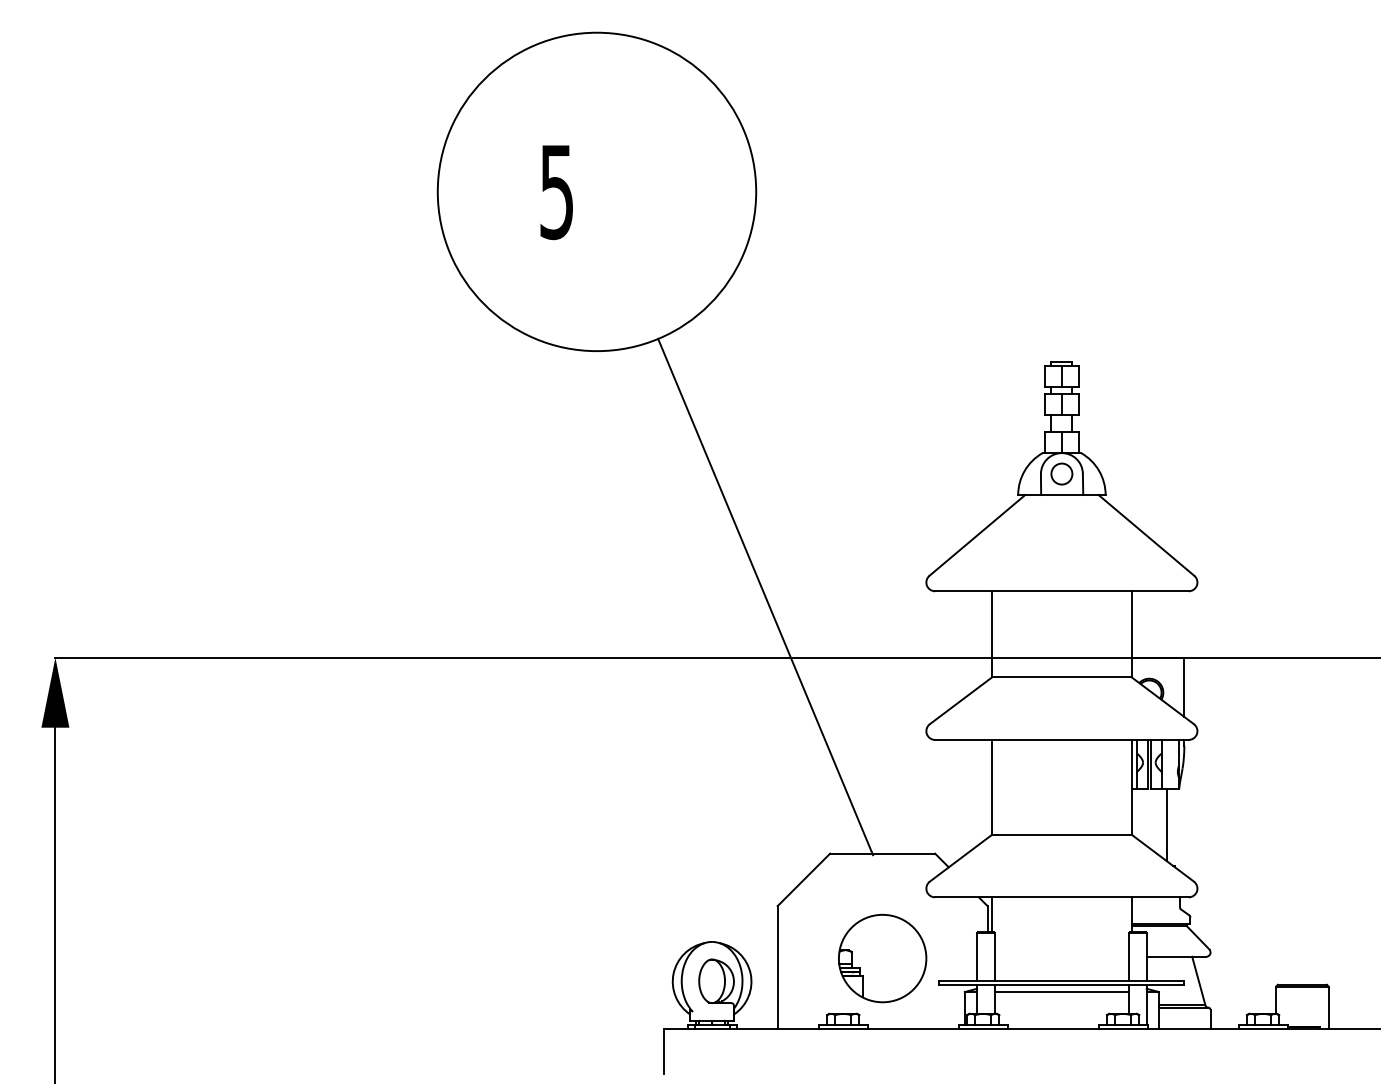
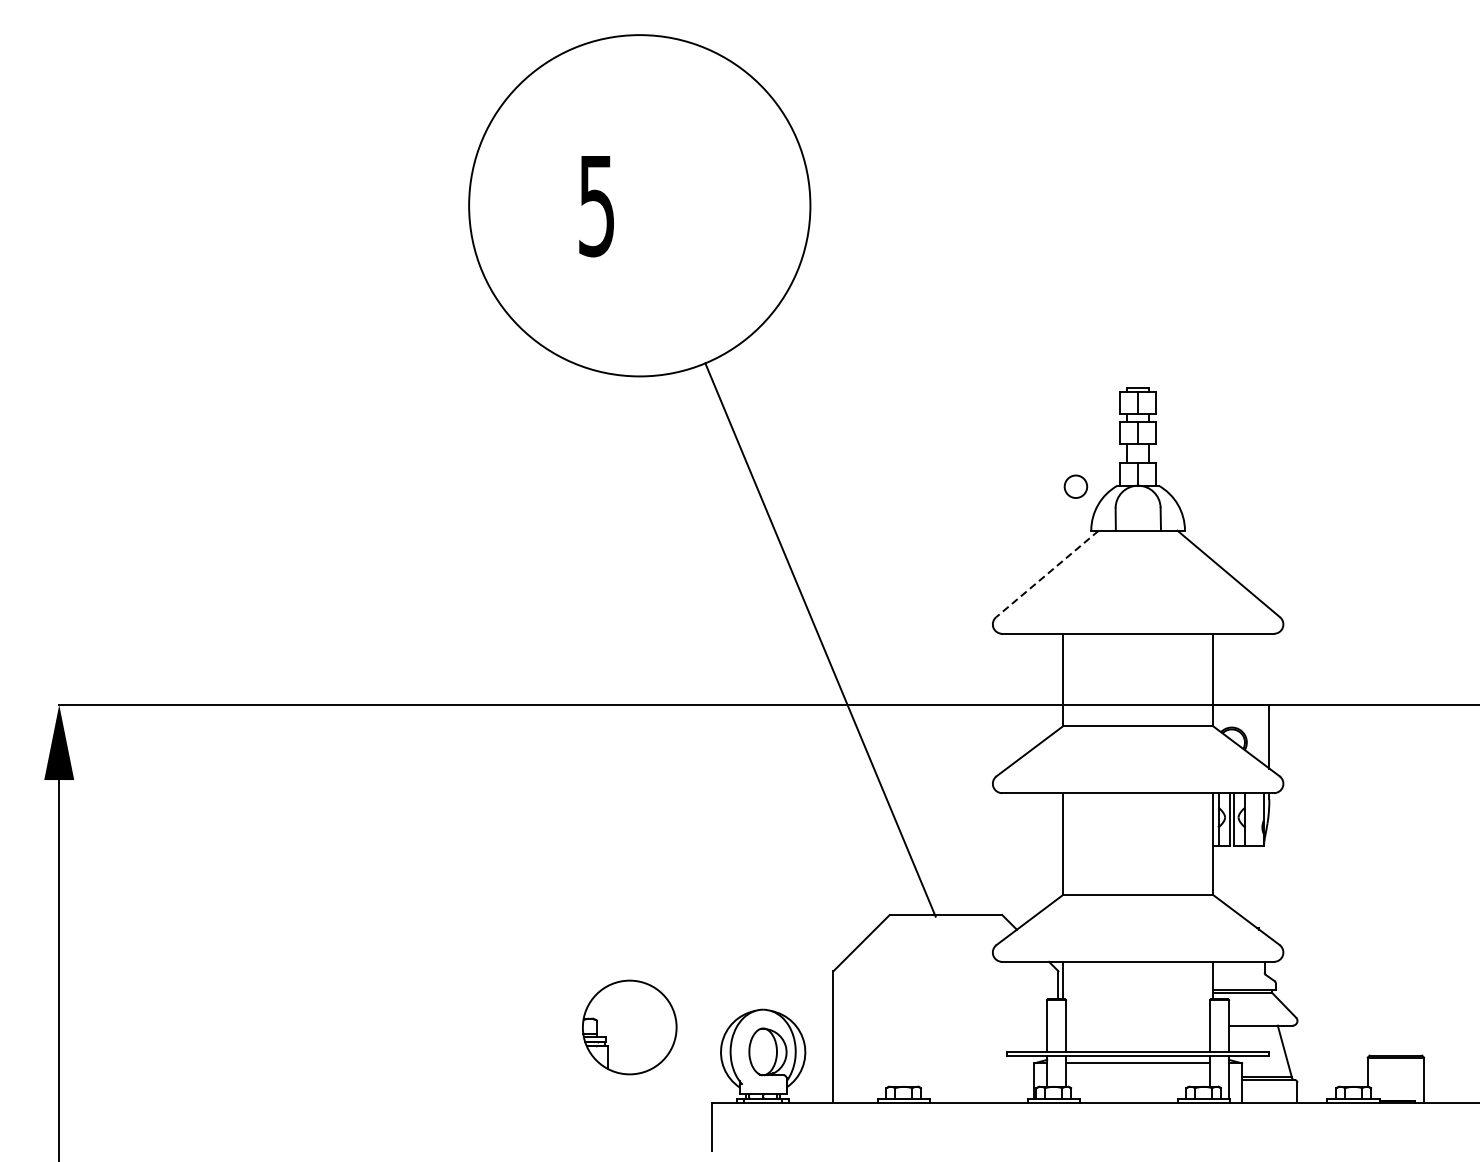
circle: (1061, 473) -> (1075, 486), moved
line: (977, 535) -> (1047, 574), solid -> dashed
line: (1166, 824) -> (1250, 883), removed
part: (882, 958) -> (629, 1027), moved

